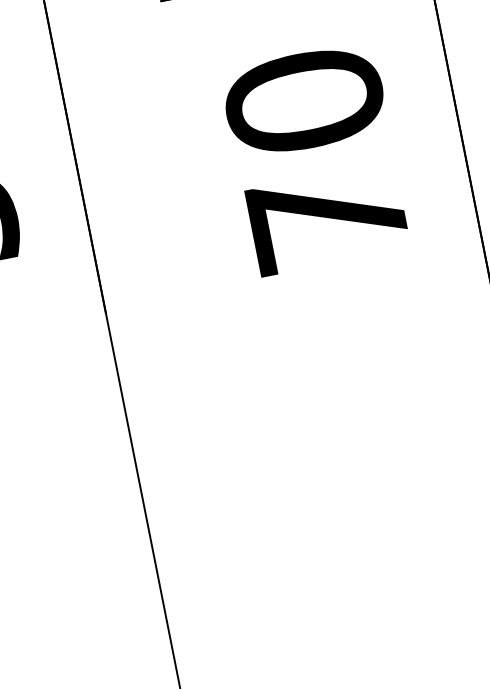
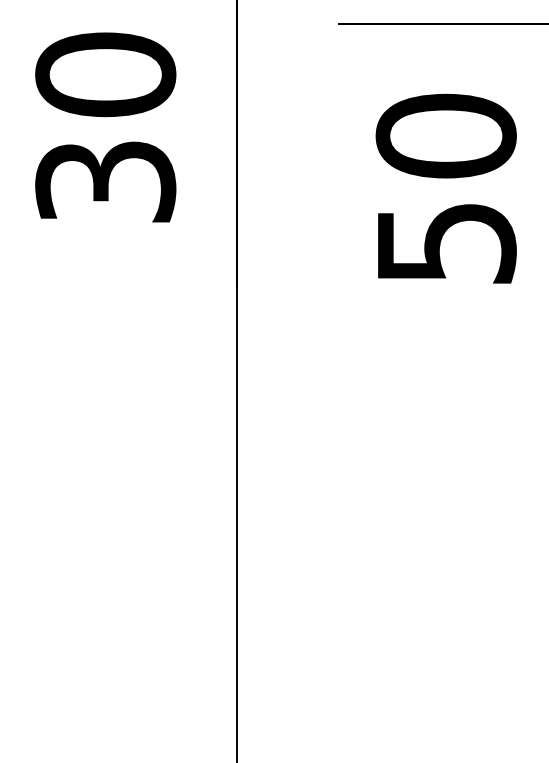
text: (329, 219) -> (447, 243), 70 -> 50

